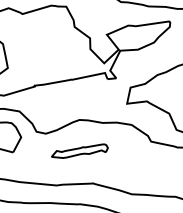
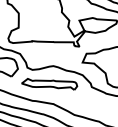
part: (79, 152) -> (49, 84), size x1.67

